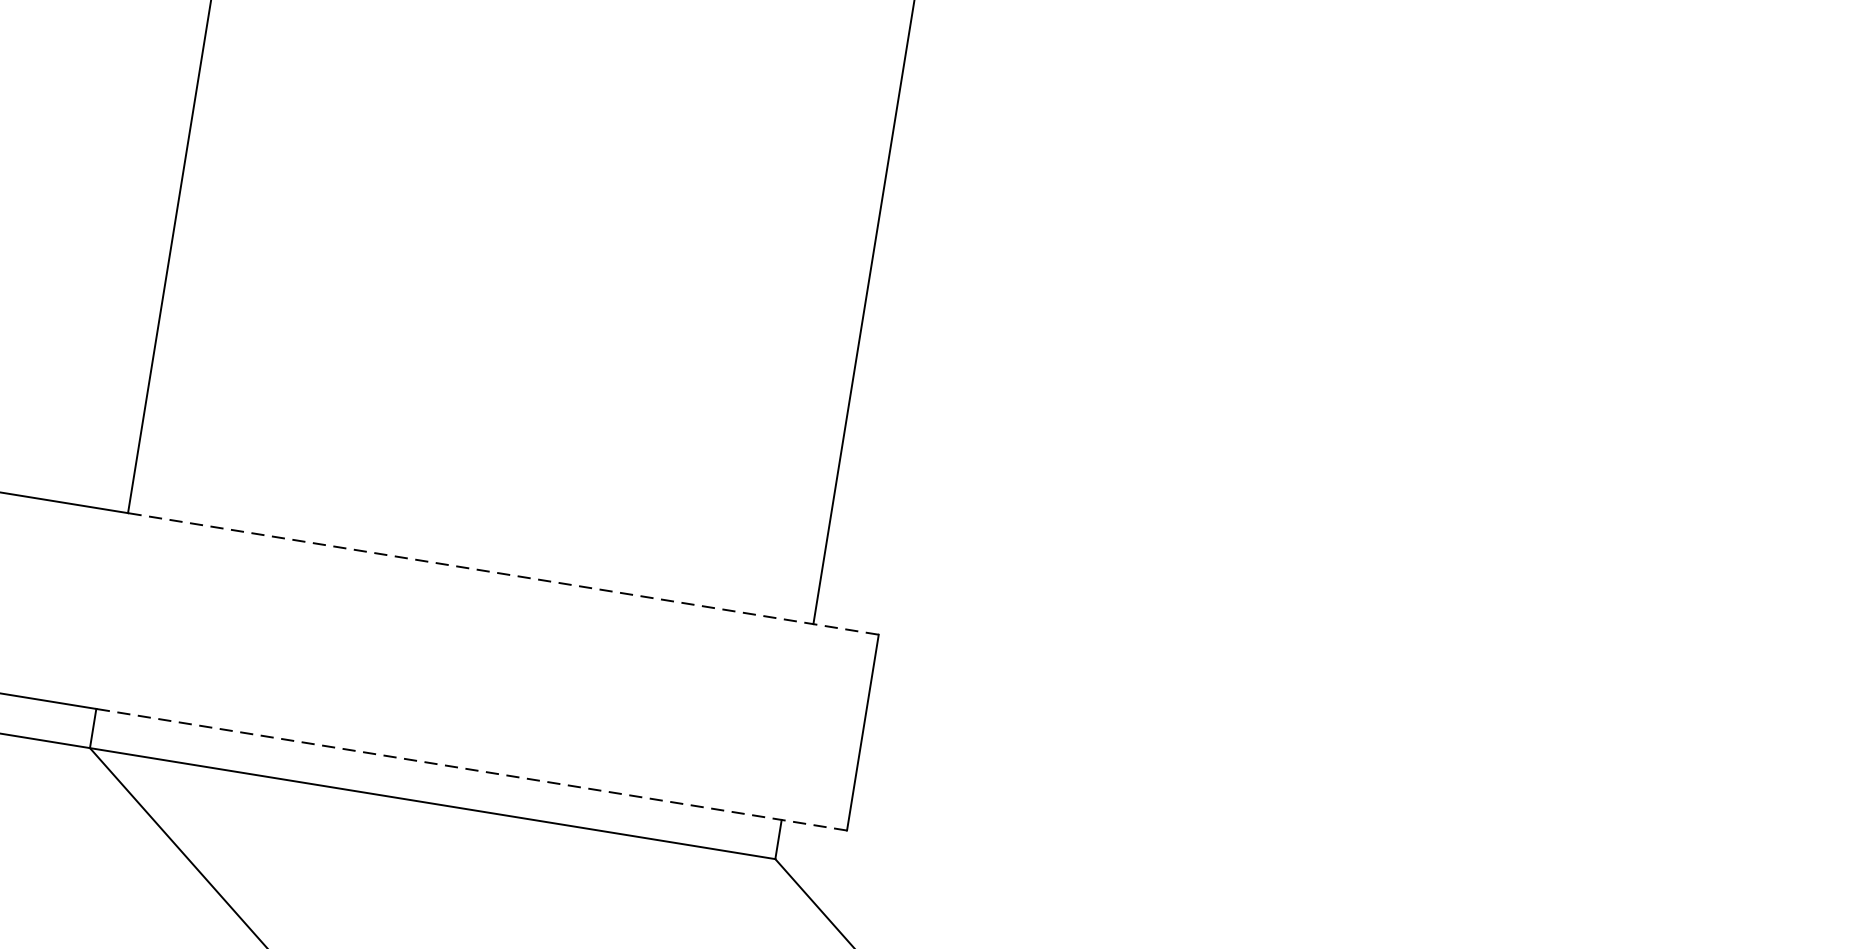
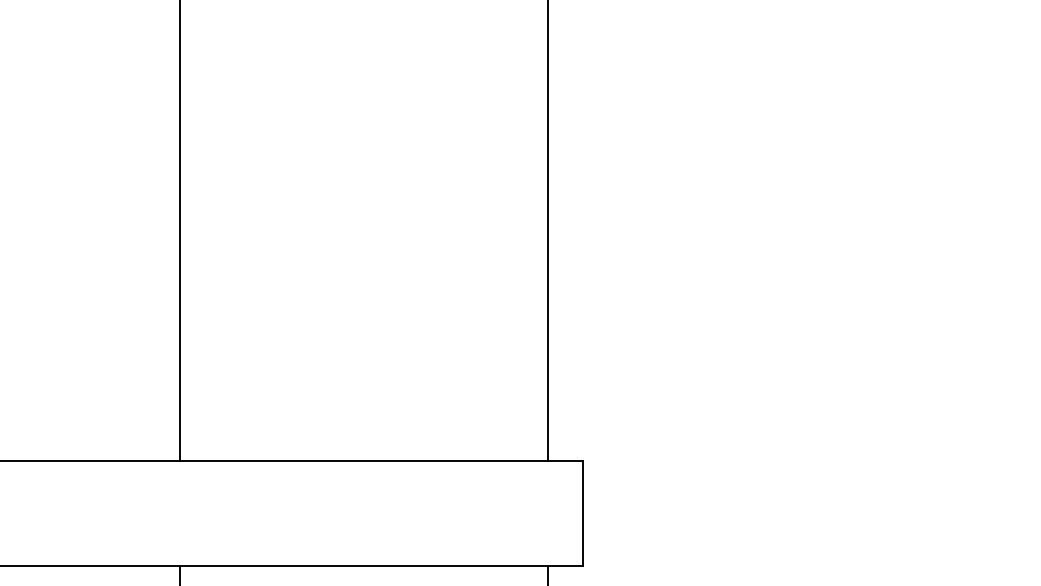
line: (503, 573) -> (381, 460), dashed -> solid
line: (471, 769) -> (381, 565), dashed -> solid

